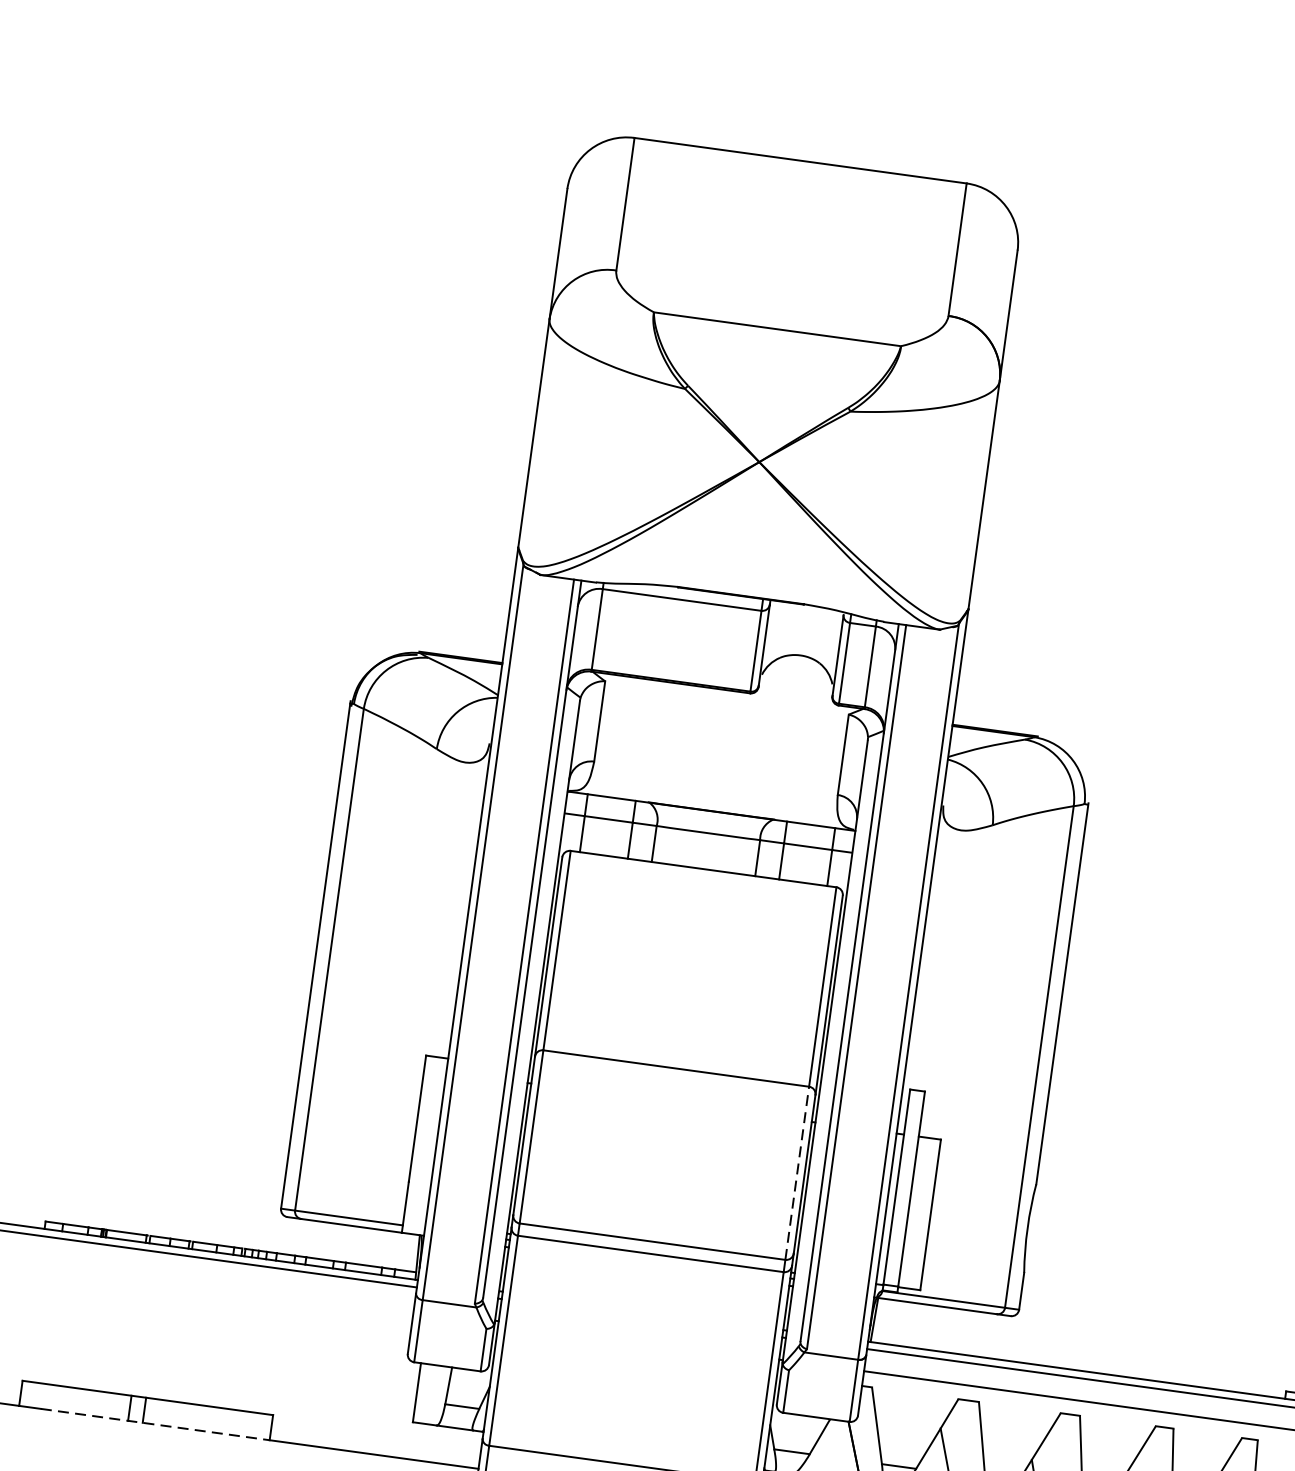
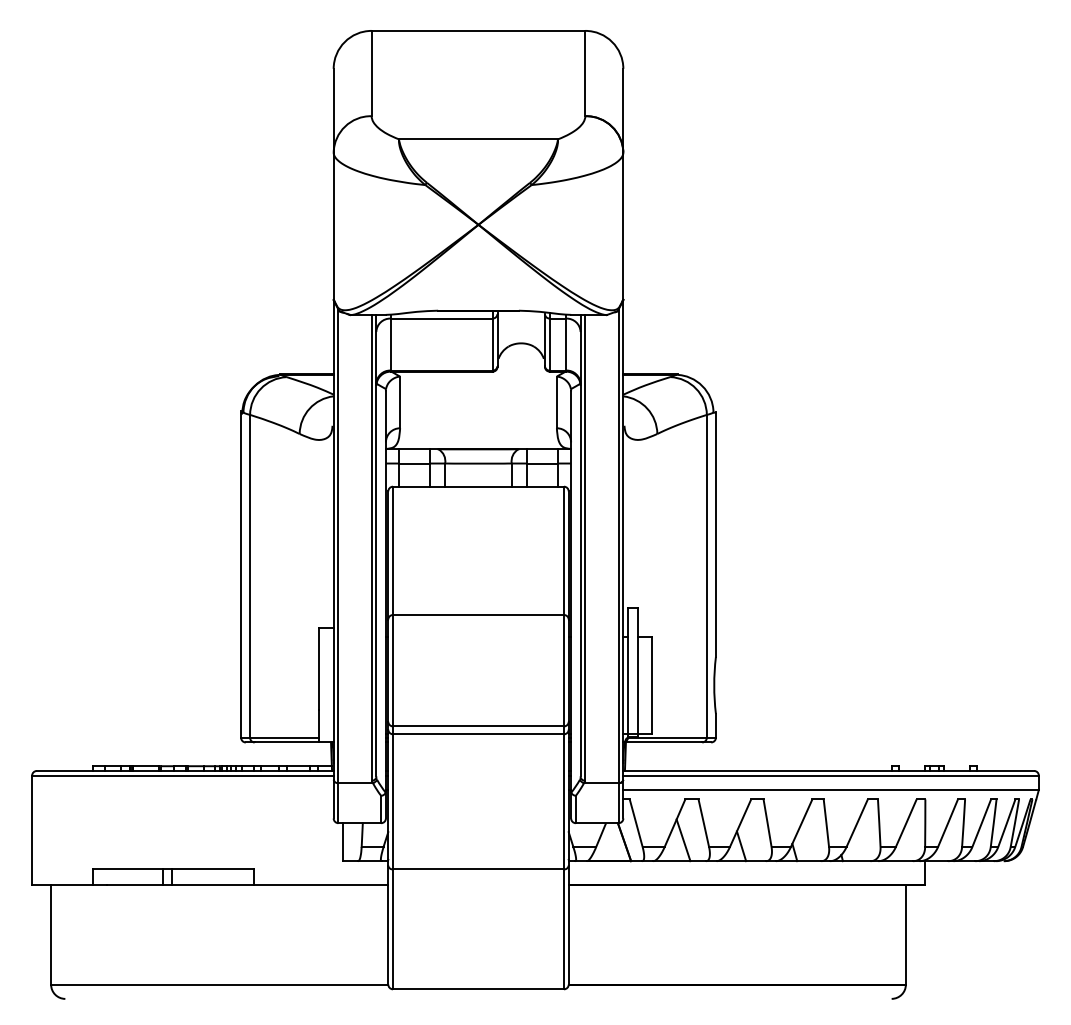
line: (798, 1173) -> (564, 670), dashed -> solid
line: (155, 1423) -> (180, 884), dashed -> solid

